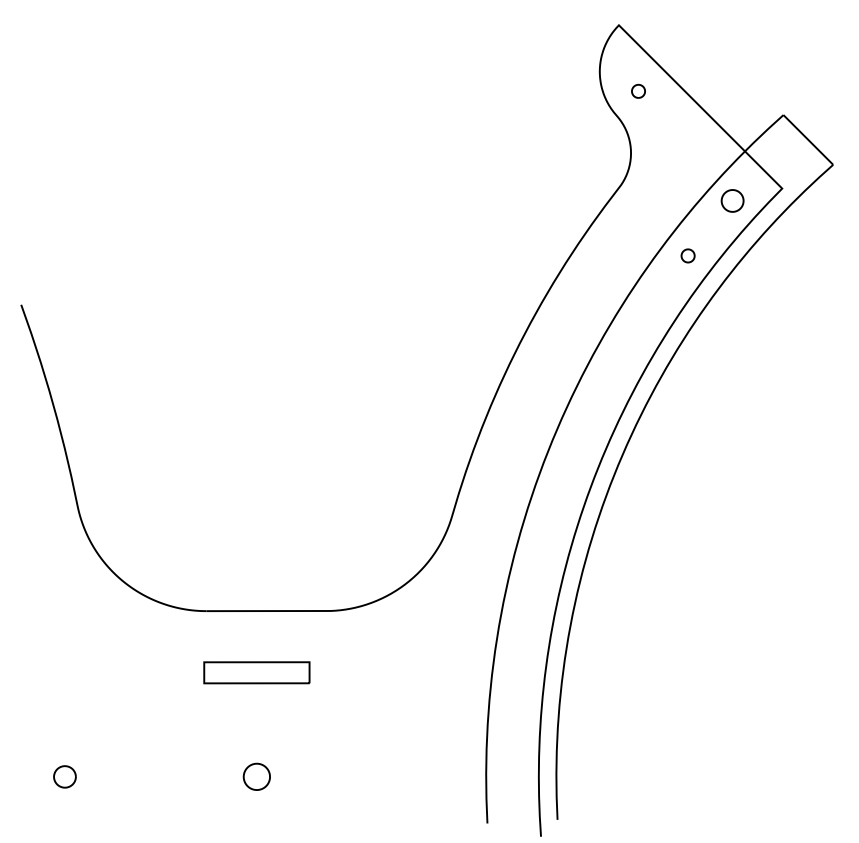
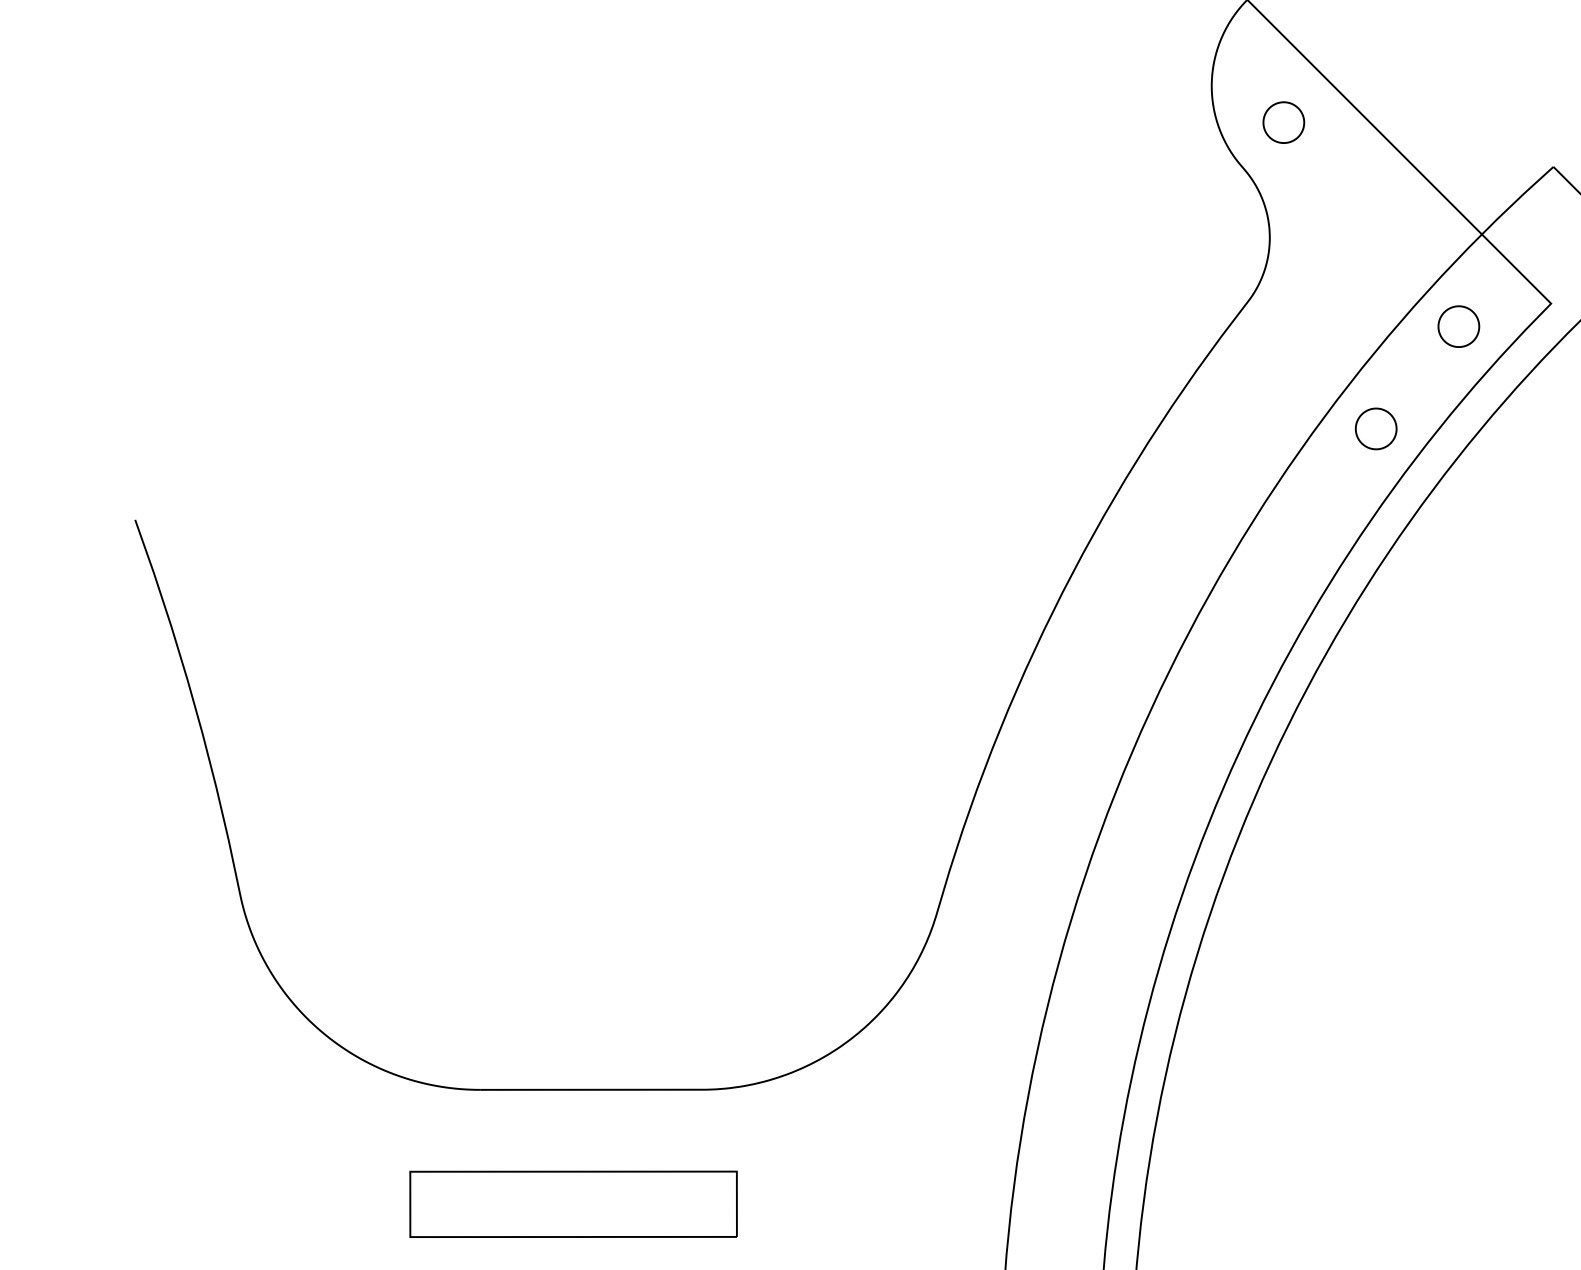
part: (638, 91) -> (1283, 123), size x1.67
part: (687, 255) -> (1374, 428), size x1.67
part: (256, 672) -> (572, 1204), size x1.67

